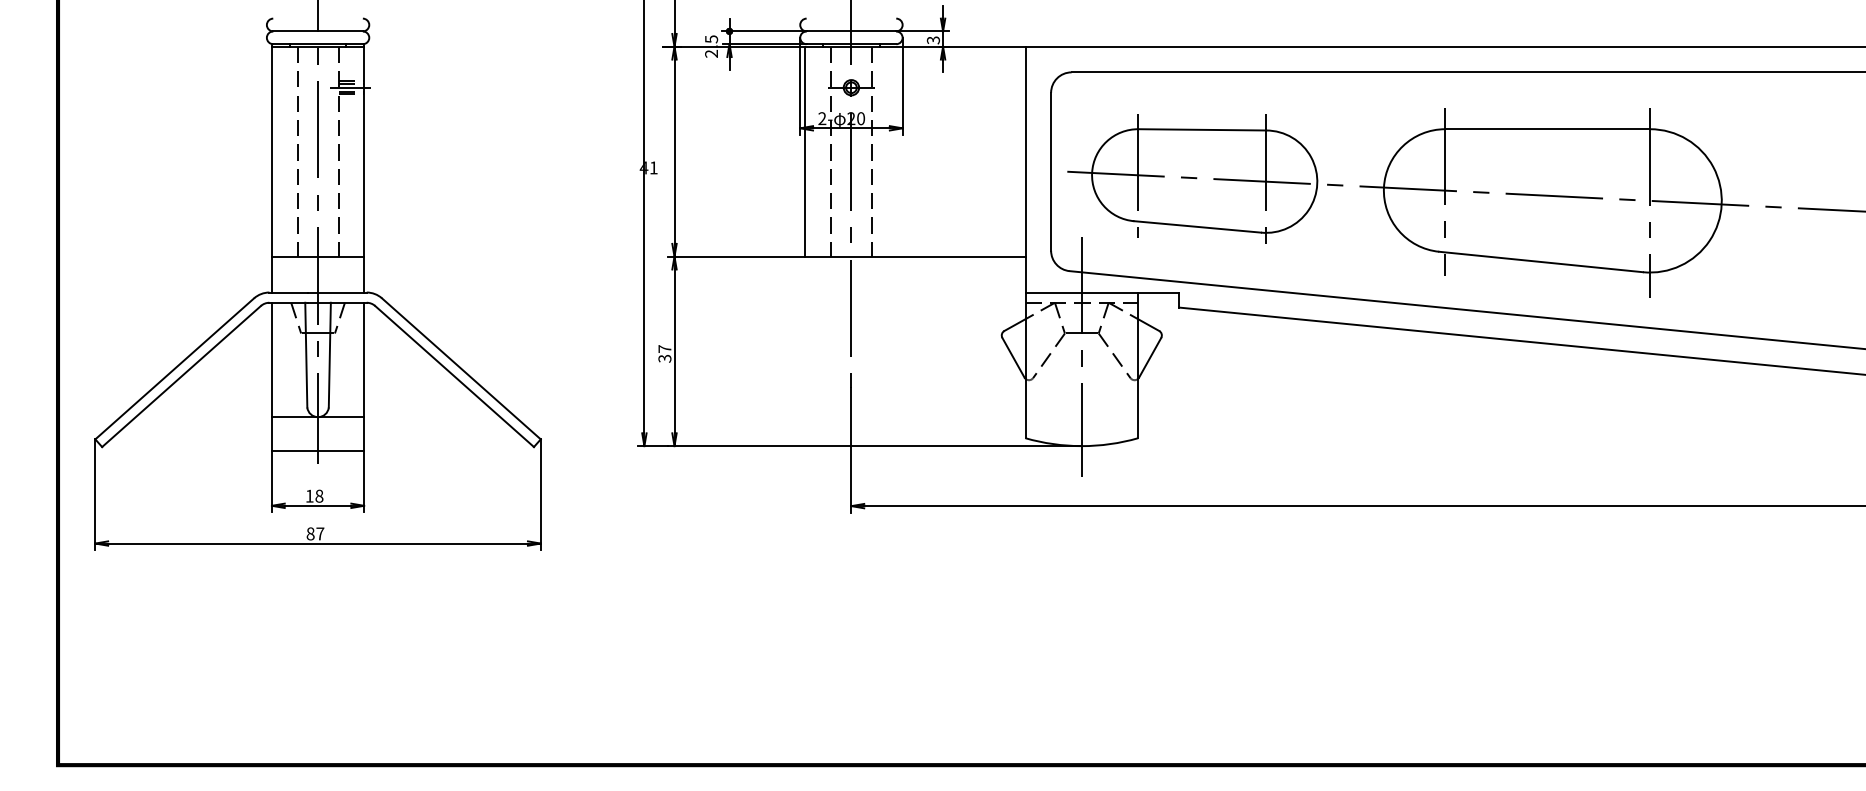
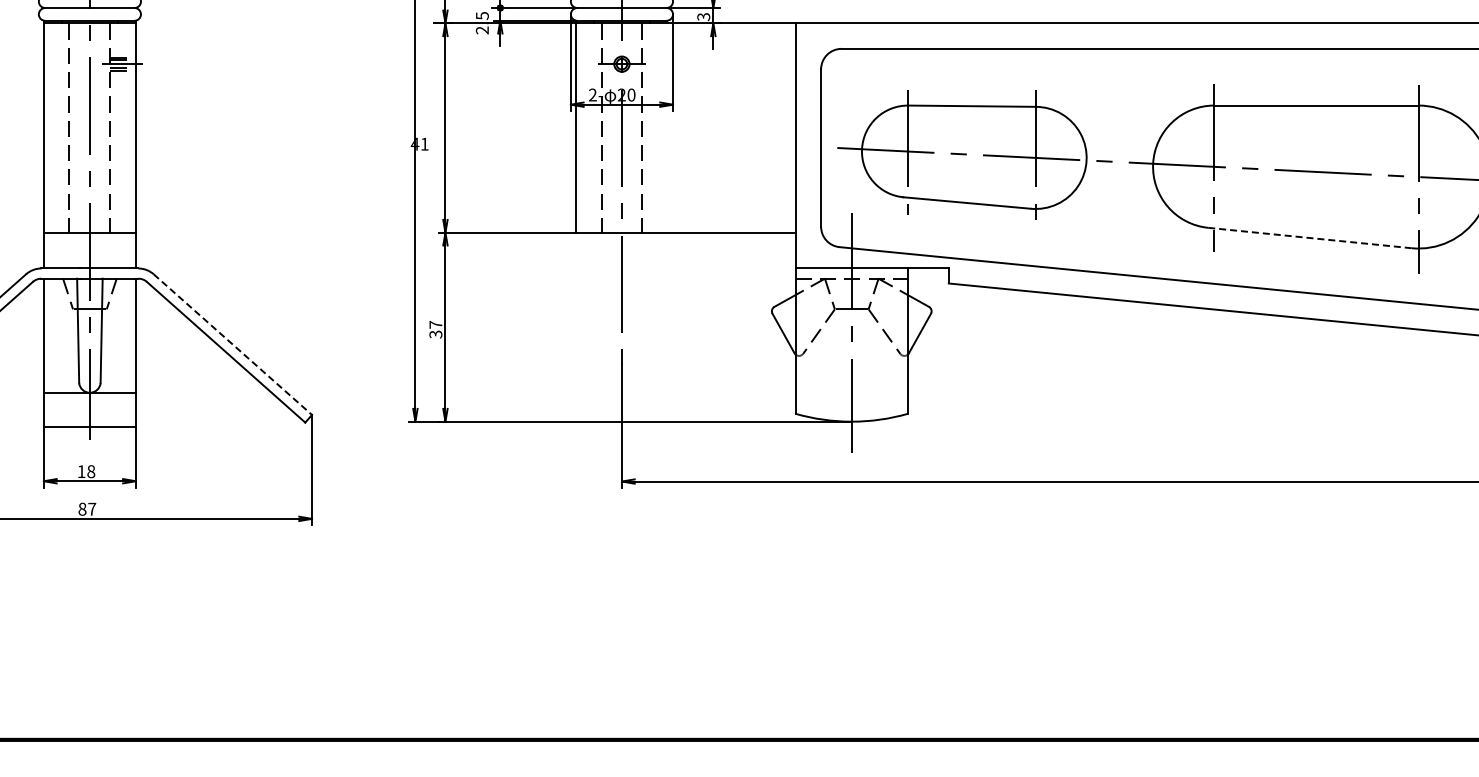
line: (1541, 262) -> (1310, 238), solid -> dashed
line: (461, 369) -> (232, 345), solid -> dashed

